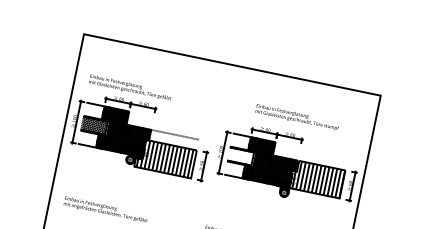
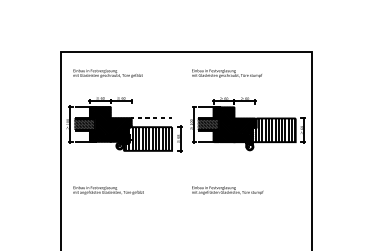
text: (130, 87) -> (107, 73), moved
text: (296, 117) -> (226, 73), moved
hatch: (240, 156) -> (208, 124), added

